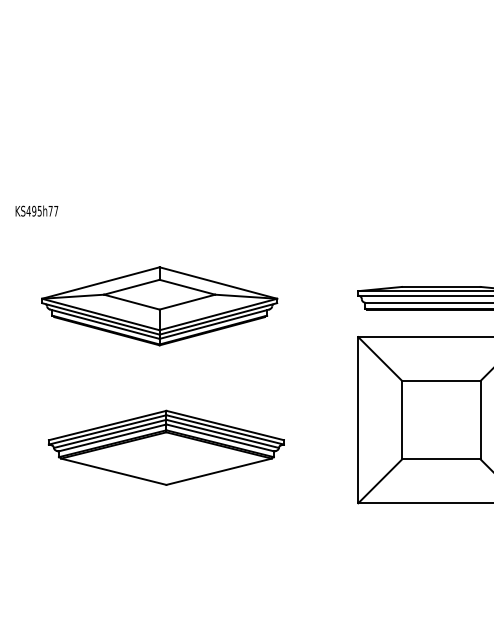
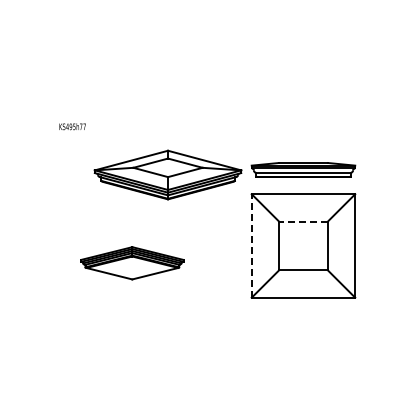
text: (36, 210) -> (72, 126), moved
part: (158, 305) -> (167, 174), moved
line: (439, 380) -> (302, 221), solid -> dashed
line: (357, 419) -> (251, 245), solid -> dashed
part: (166, 448) -> (132, 263), size x0.7

